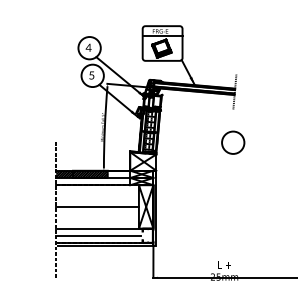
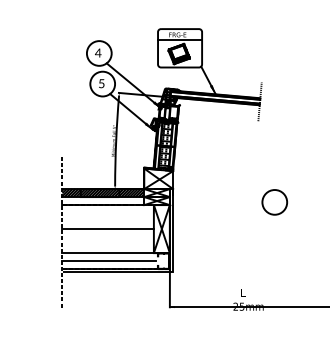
circle: (233, 142) -> (275, 202), moved
hatch: (118, 173) -> (131, 192), added

